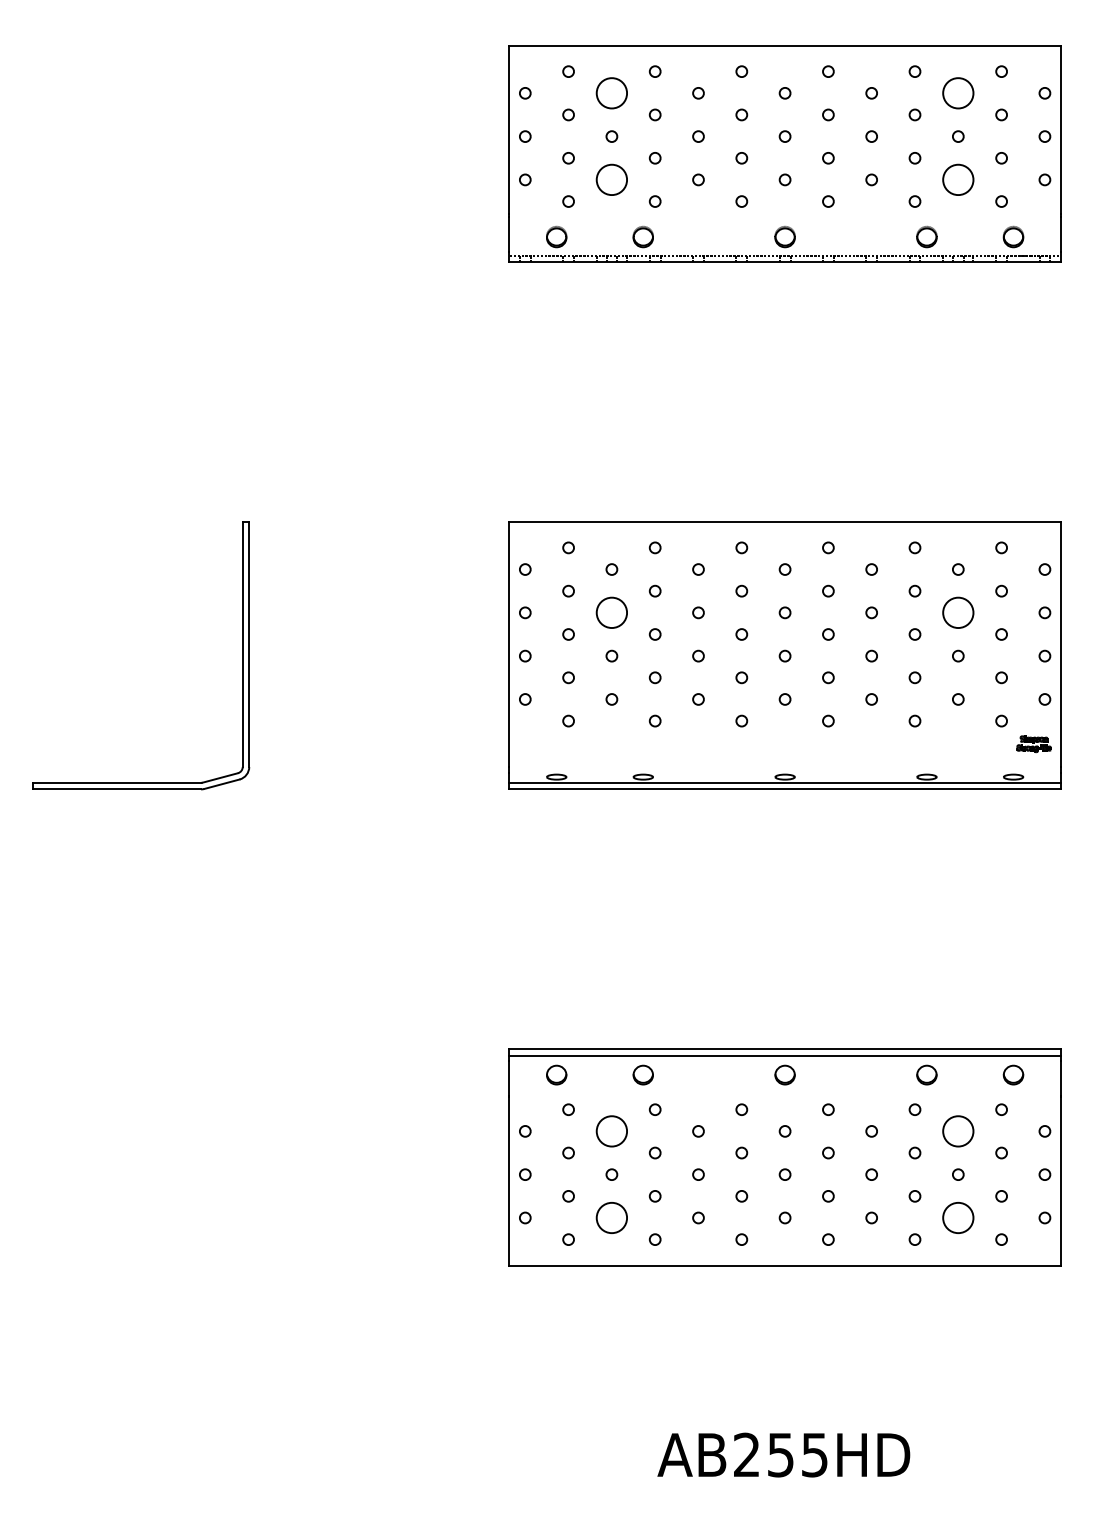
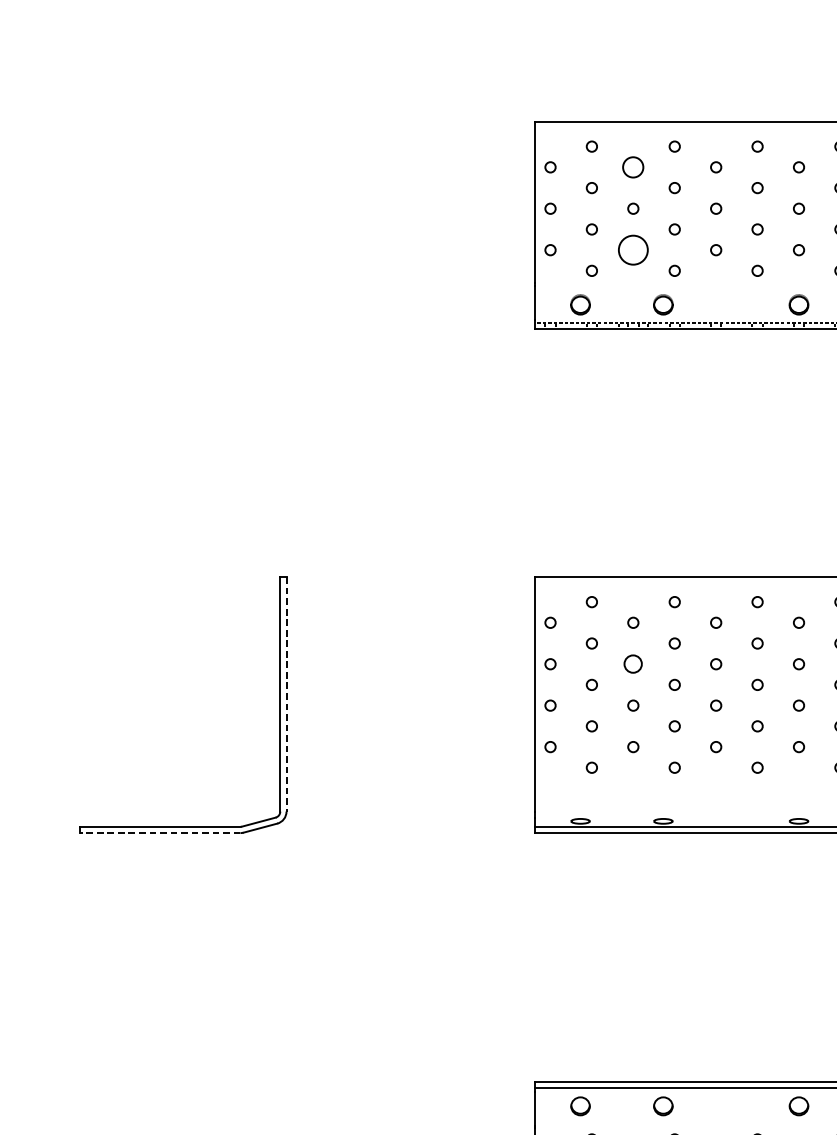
circle: (611, 93) -> (632, 167), size x0.7
circle: (611, 612) -> (632, 663), size x0.6
line: (249, 644) -> (286, 694), solid -> dashed
line: (116, 789) -> (159, 833), solid -> dashed

